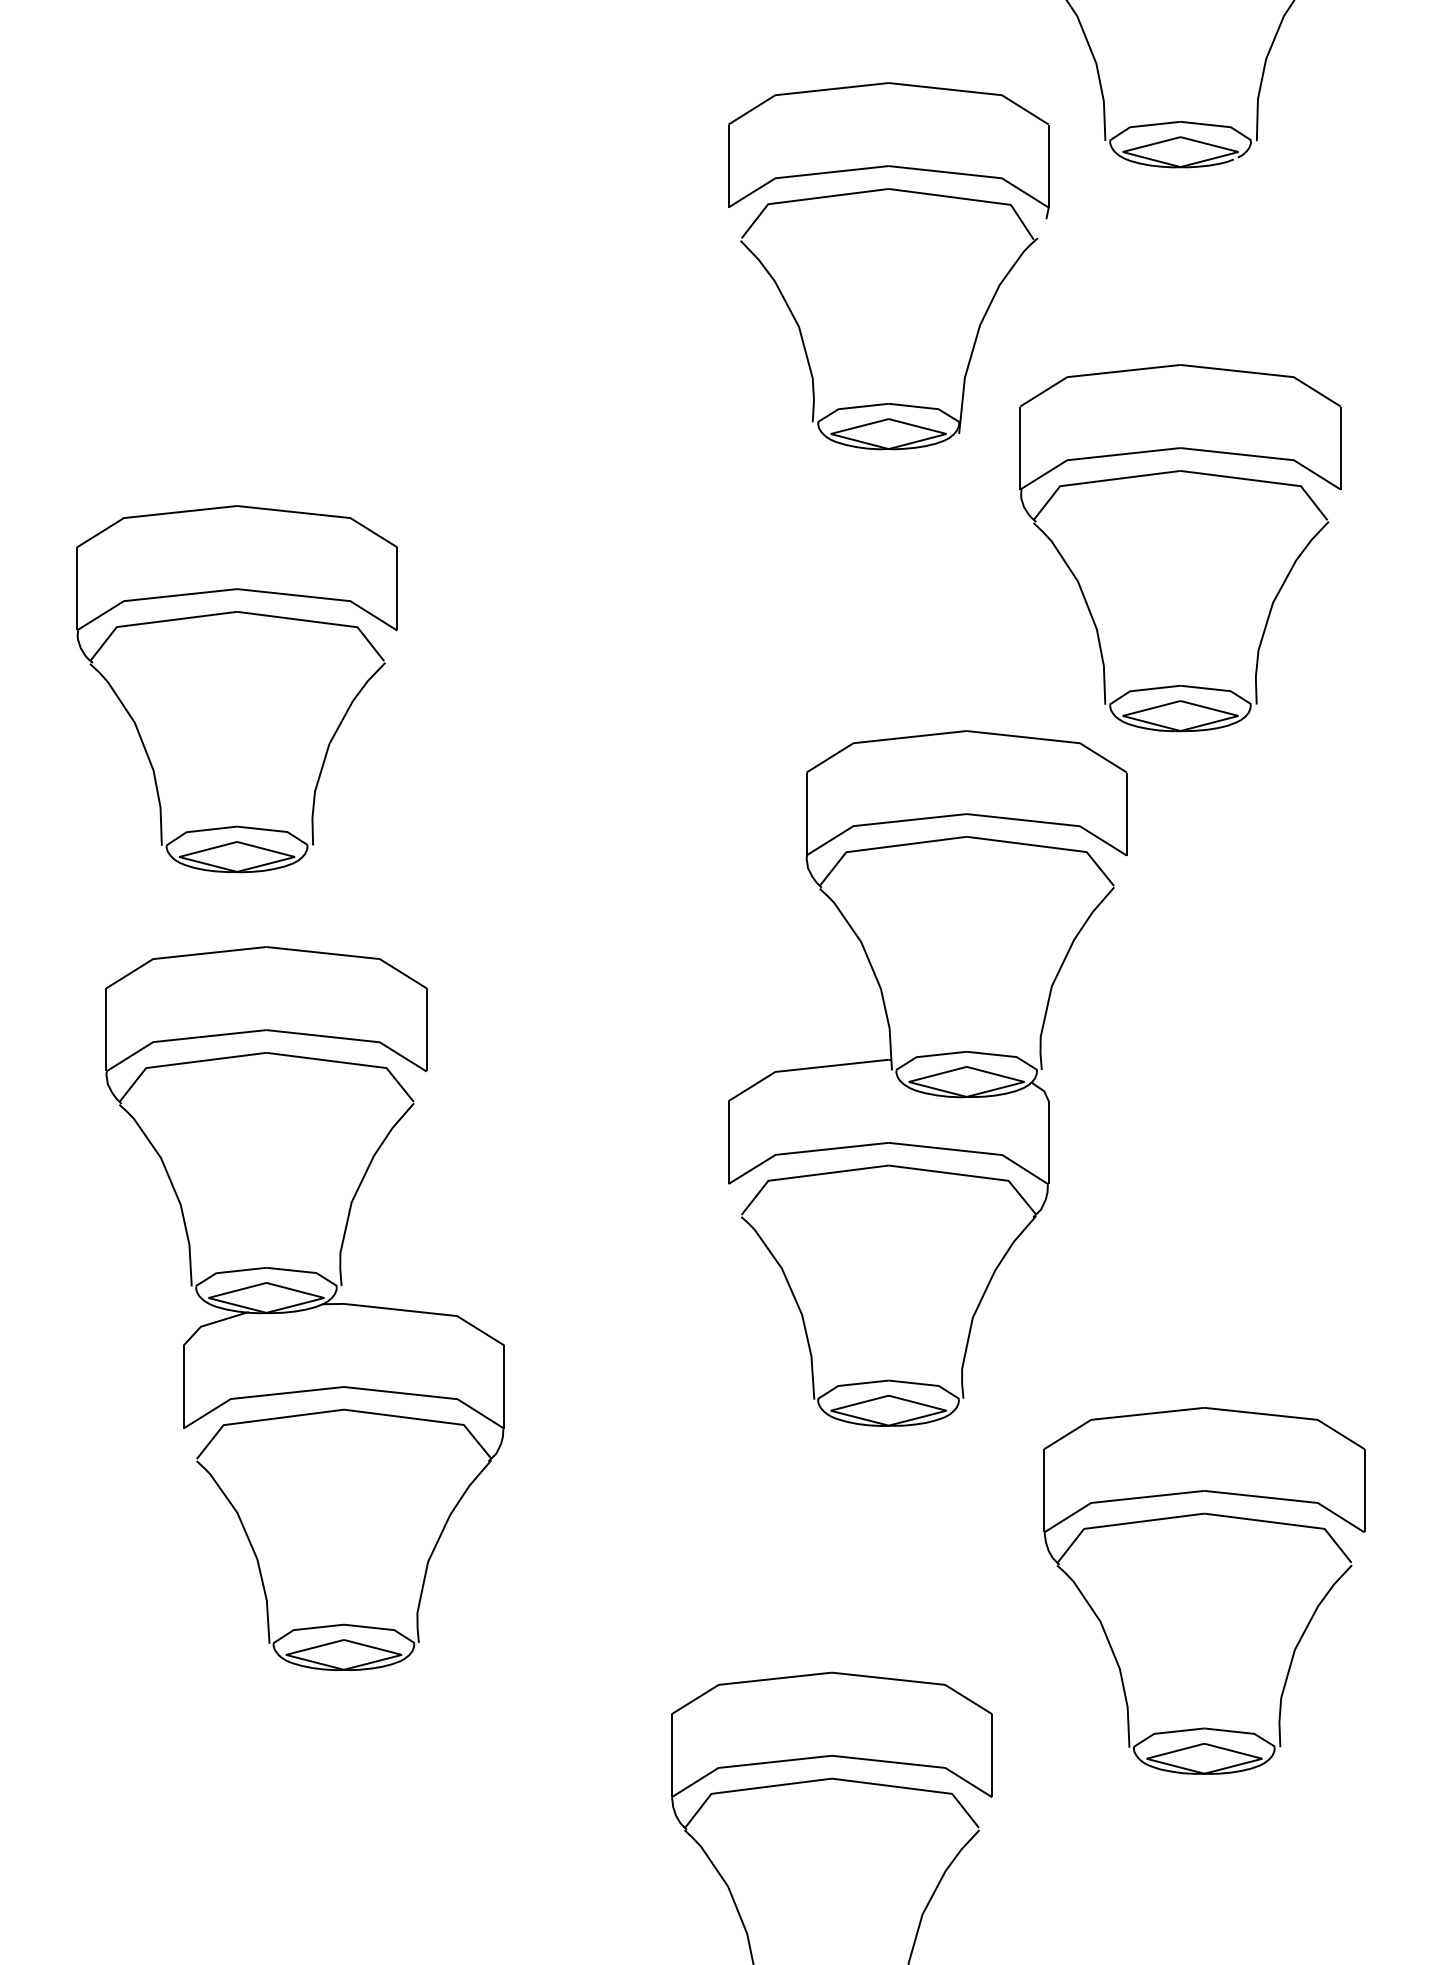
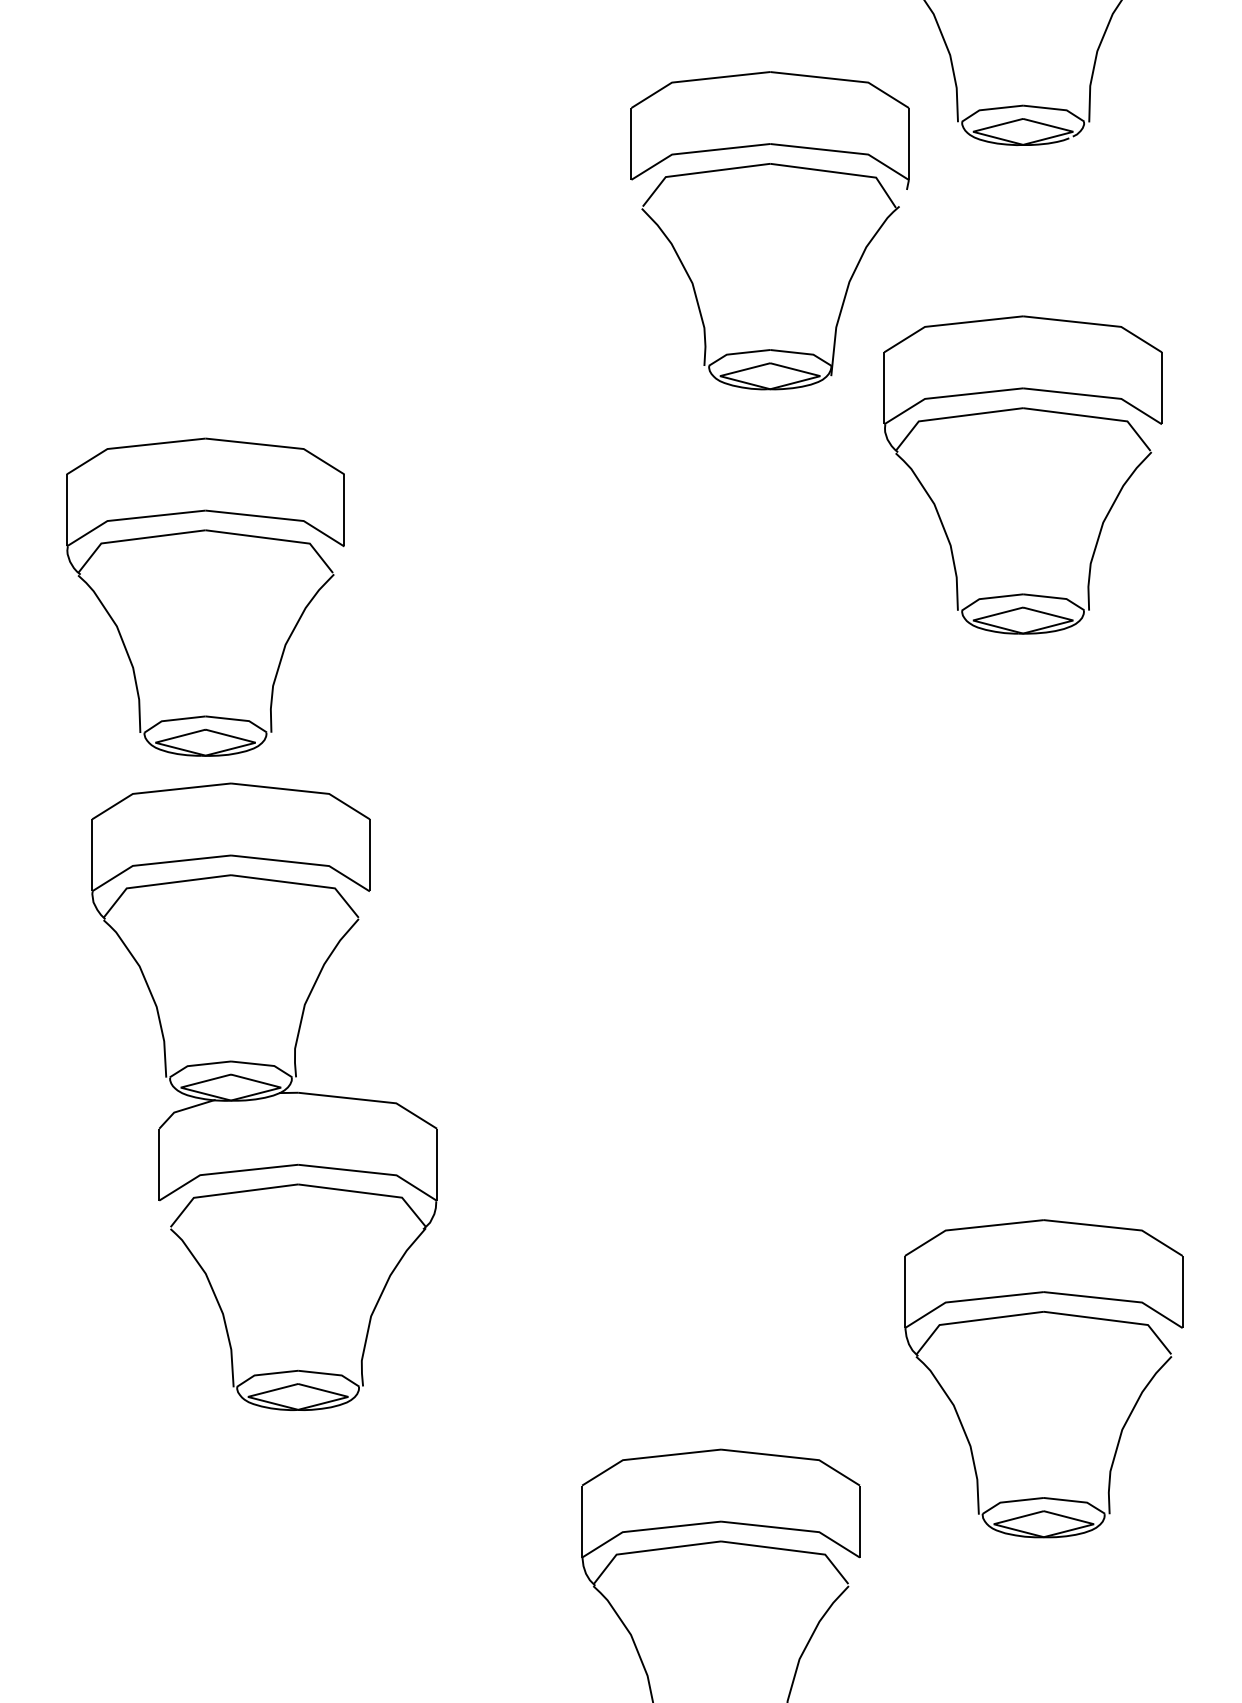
part: (927, 1078) -> (803, 934), removed
part: (304, 1308) -> (263, 1096), moved

